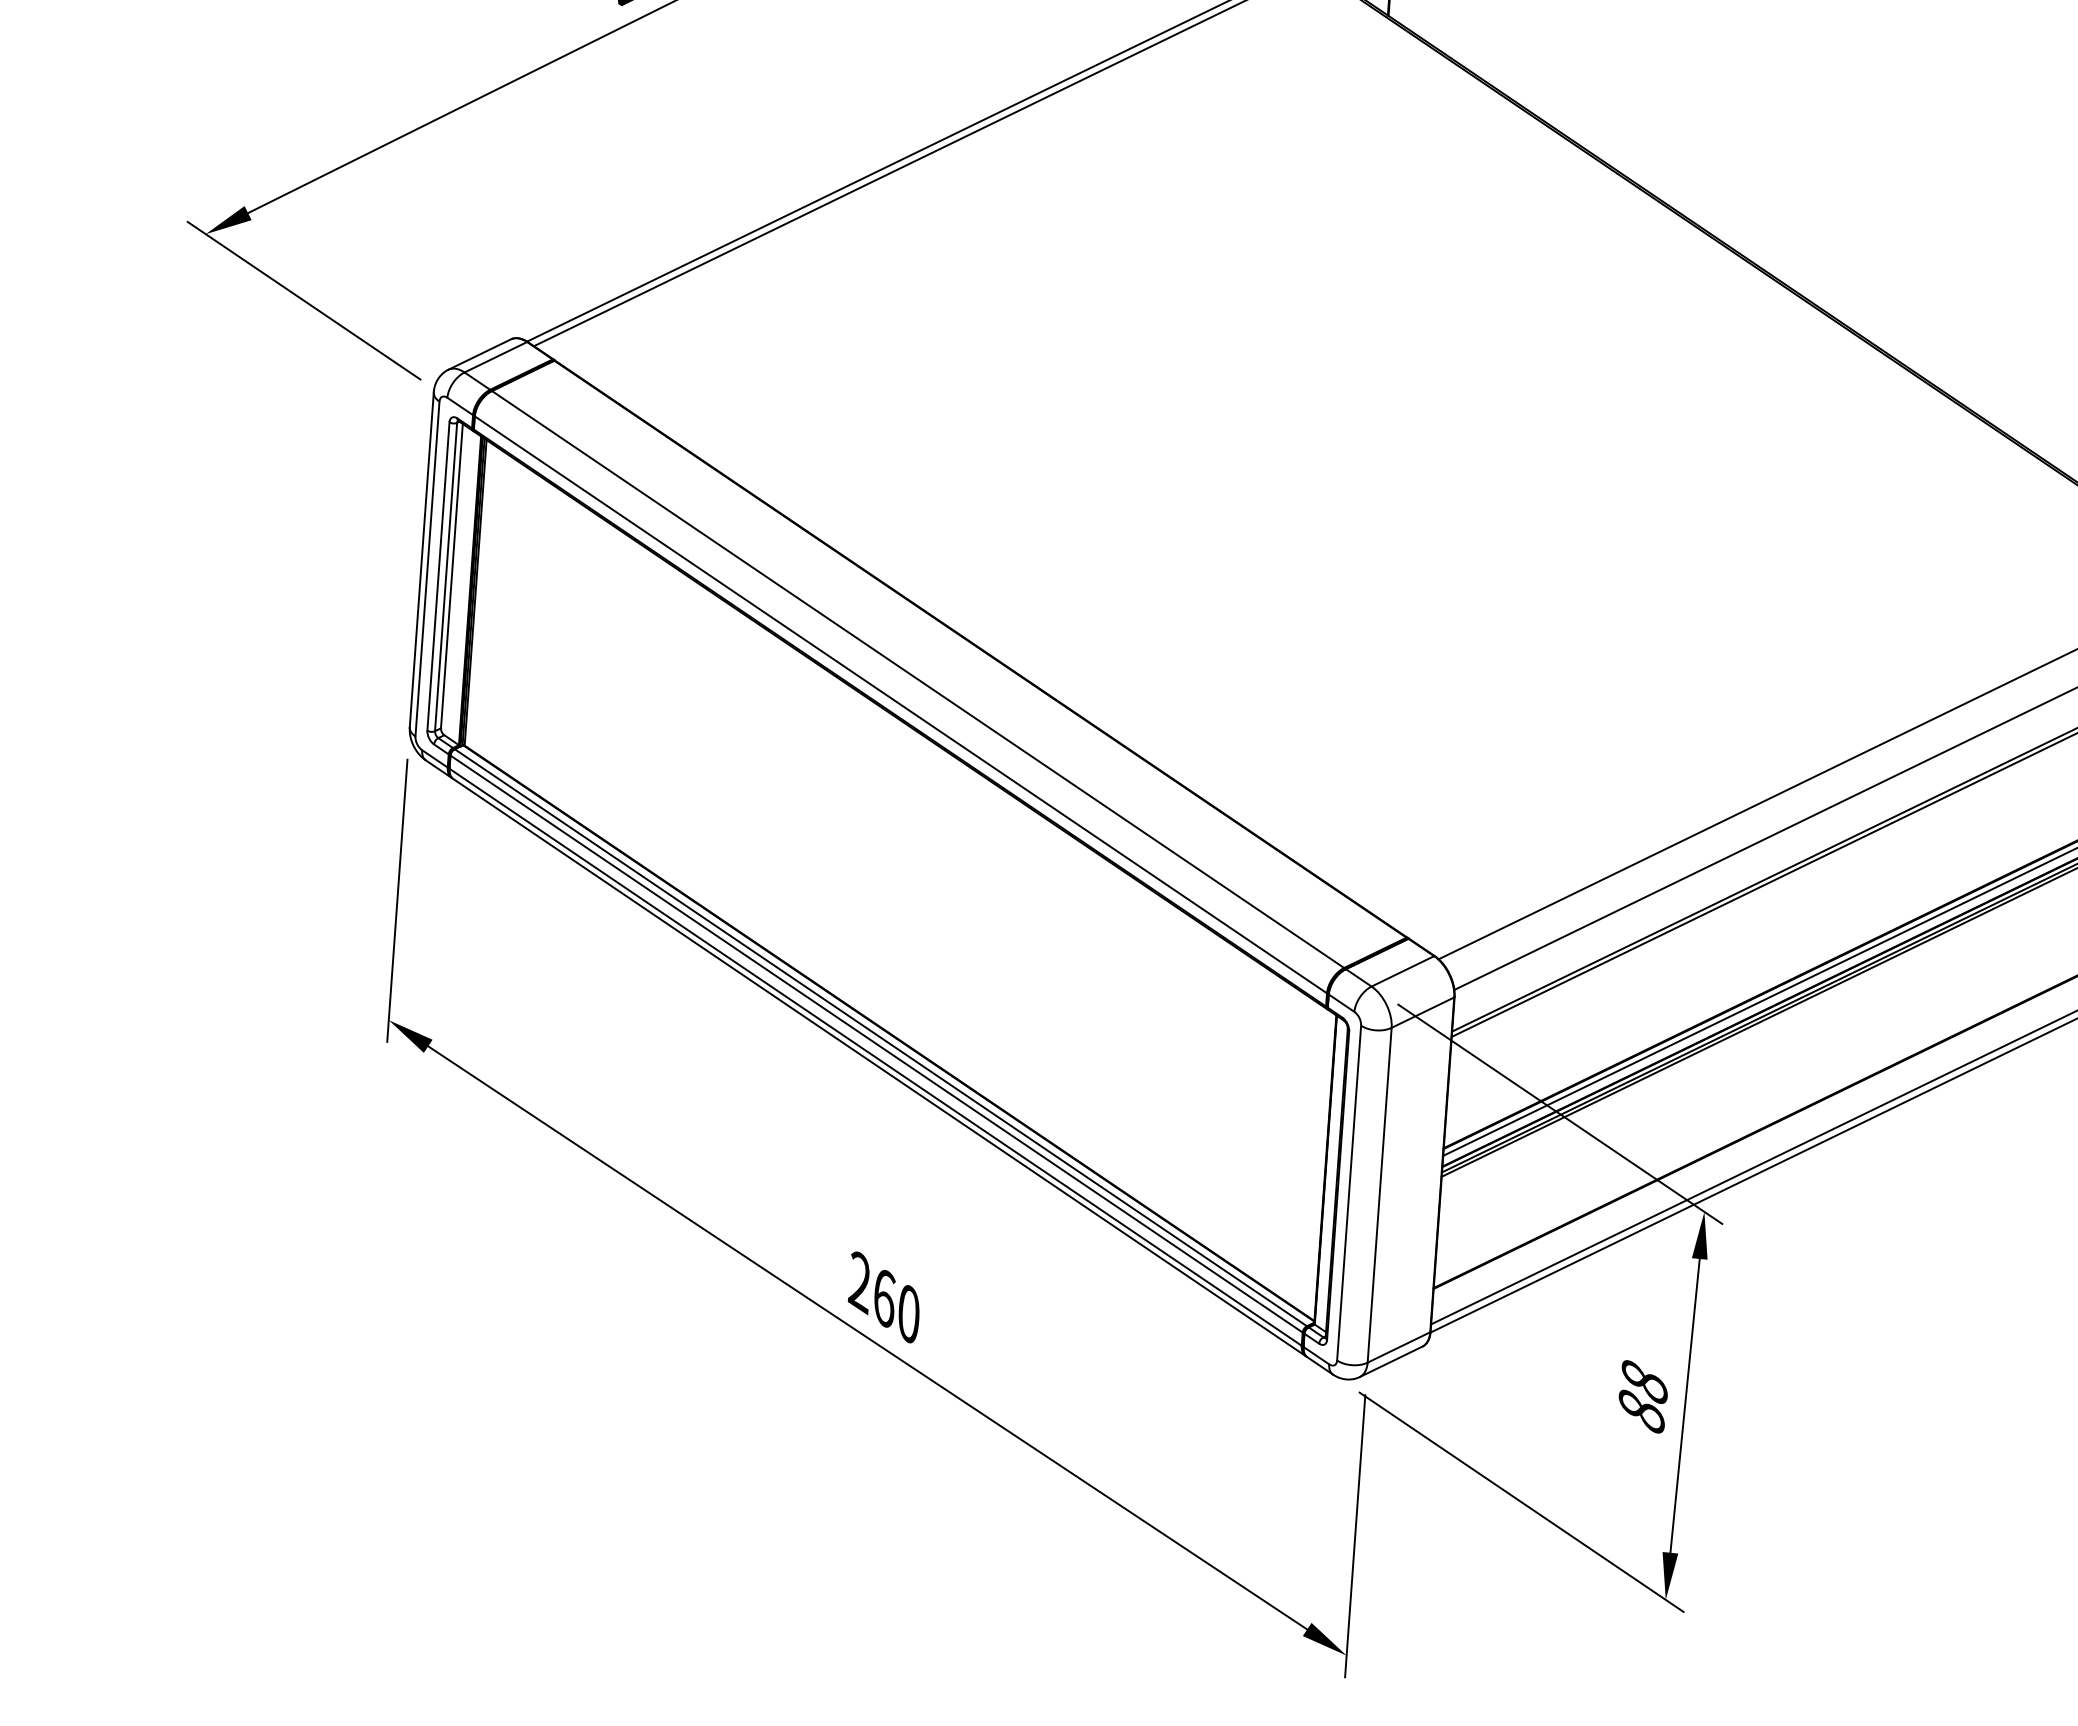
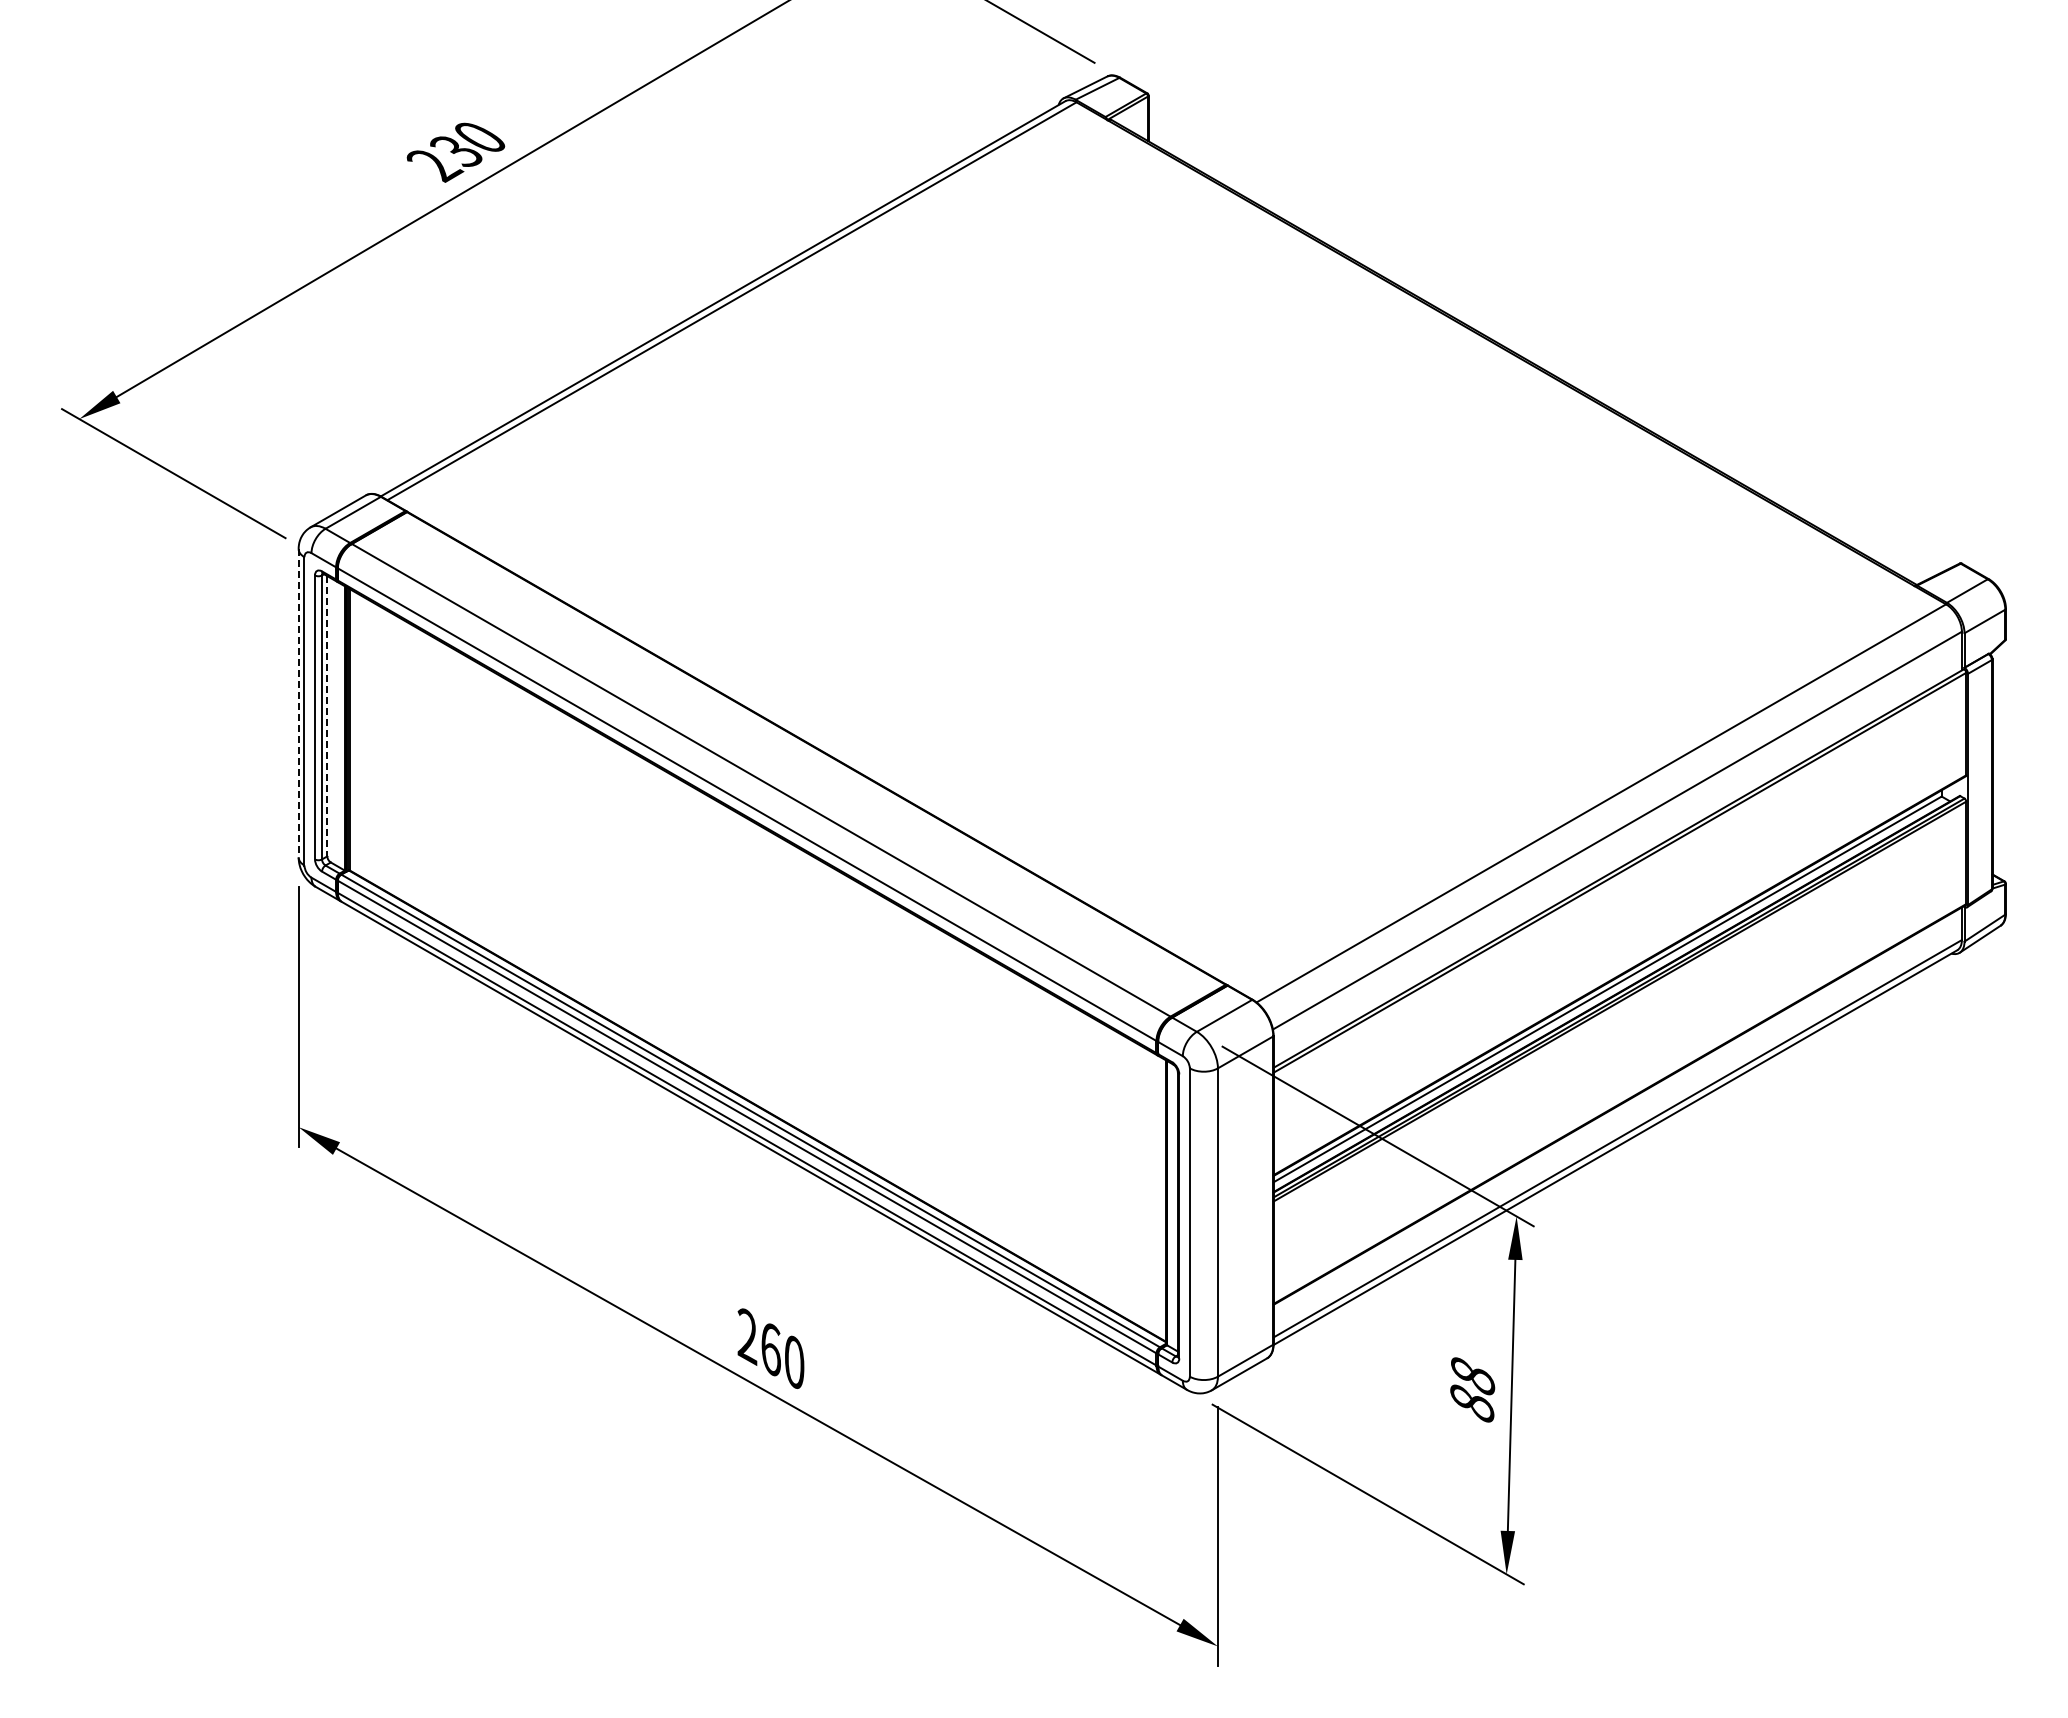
line: (421, 560) -> (298, 703), solid -> dashed
line: (452, 576) -> (327, 716), solid -> dashed

